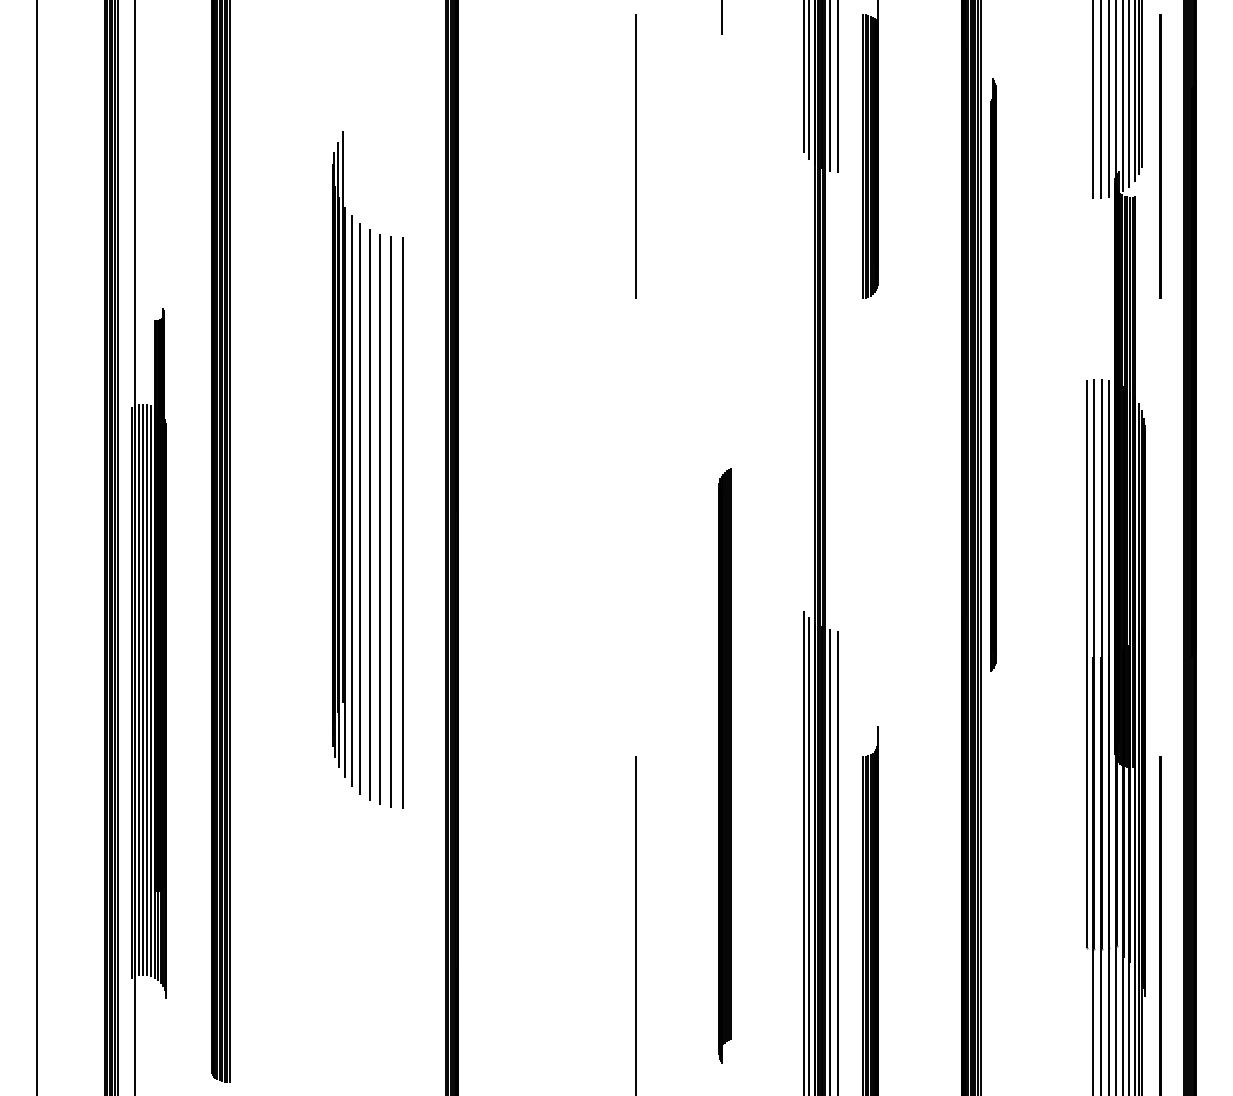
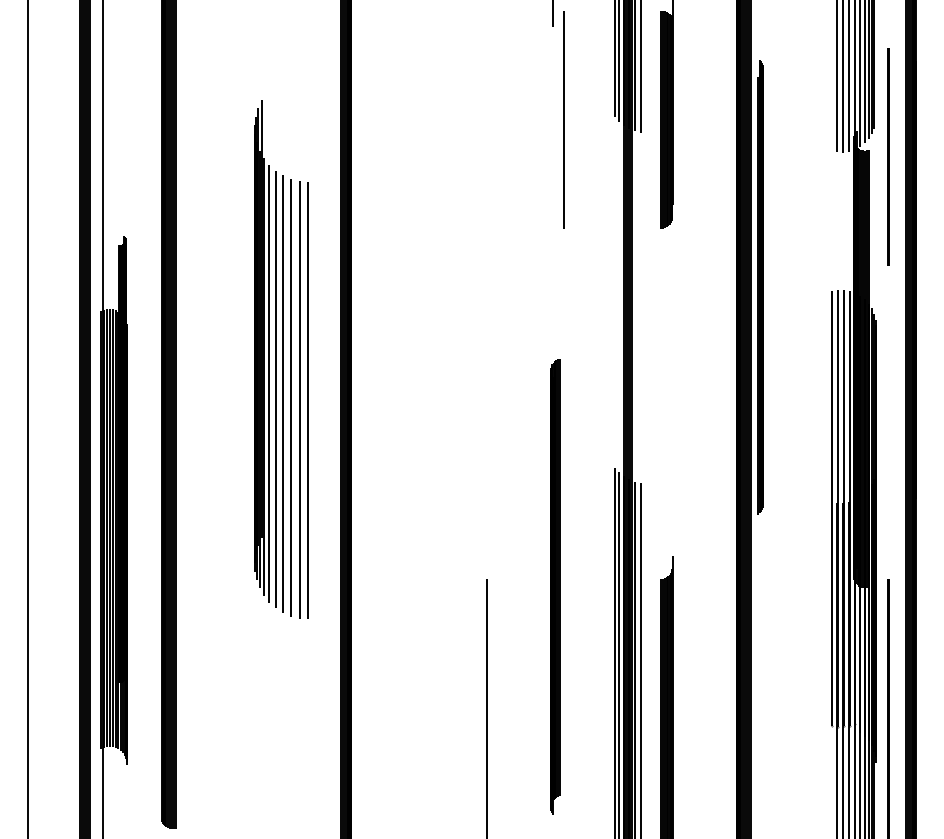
line: (635, 156) -> (563, 119), moved
line: (1160, 156) -> (888, 156), moved

